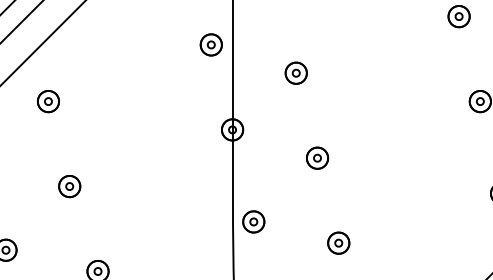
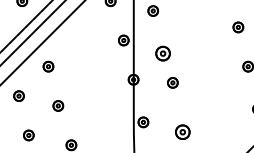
part: (295, 73) -> (162, 53), size x1.4
part: (316, 157) -> (172, 82), moved
part: (338, 241) -> (182, 131), size x1.4

